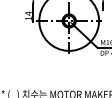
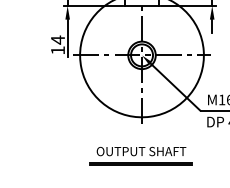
part: (68, 69) -> (140, 155), added

